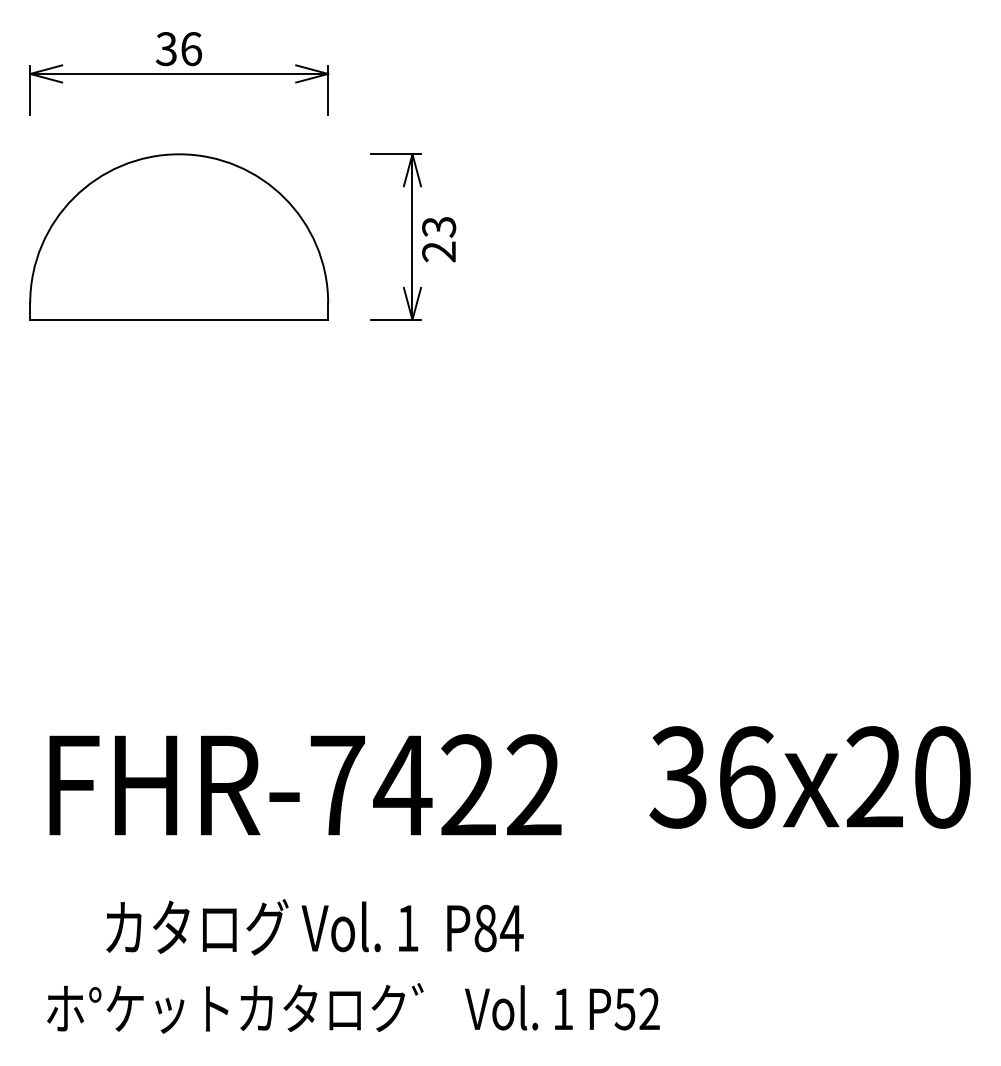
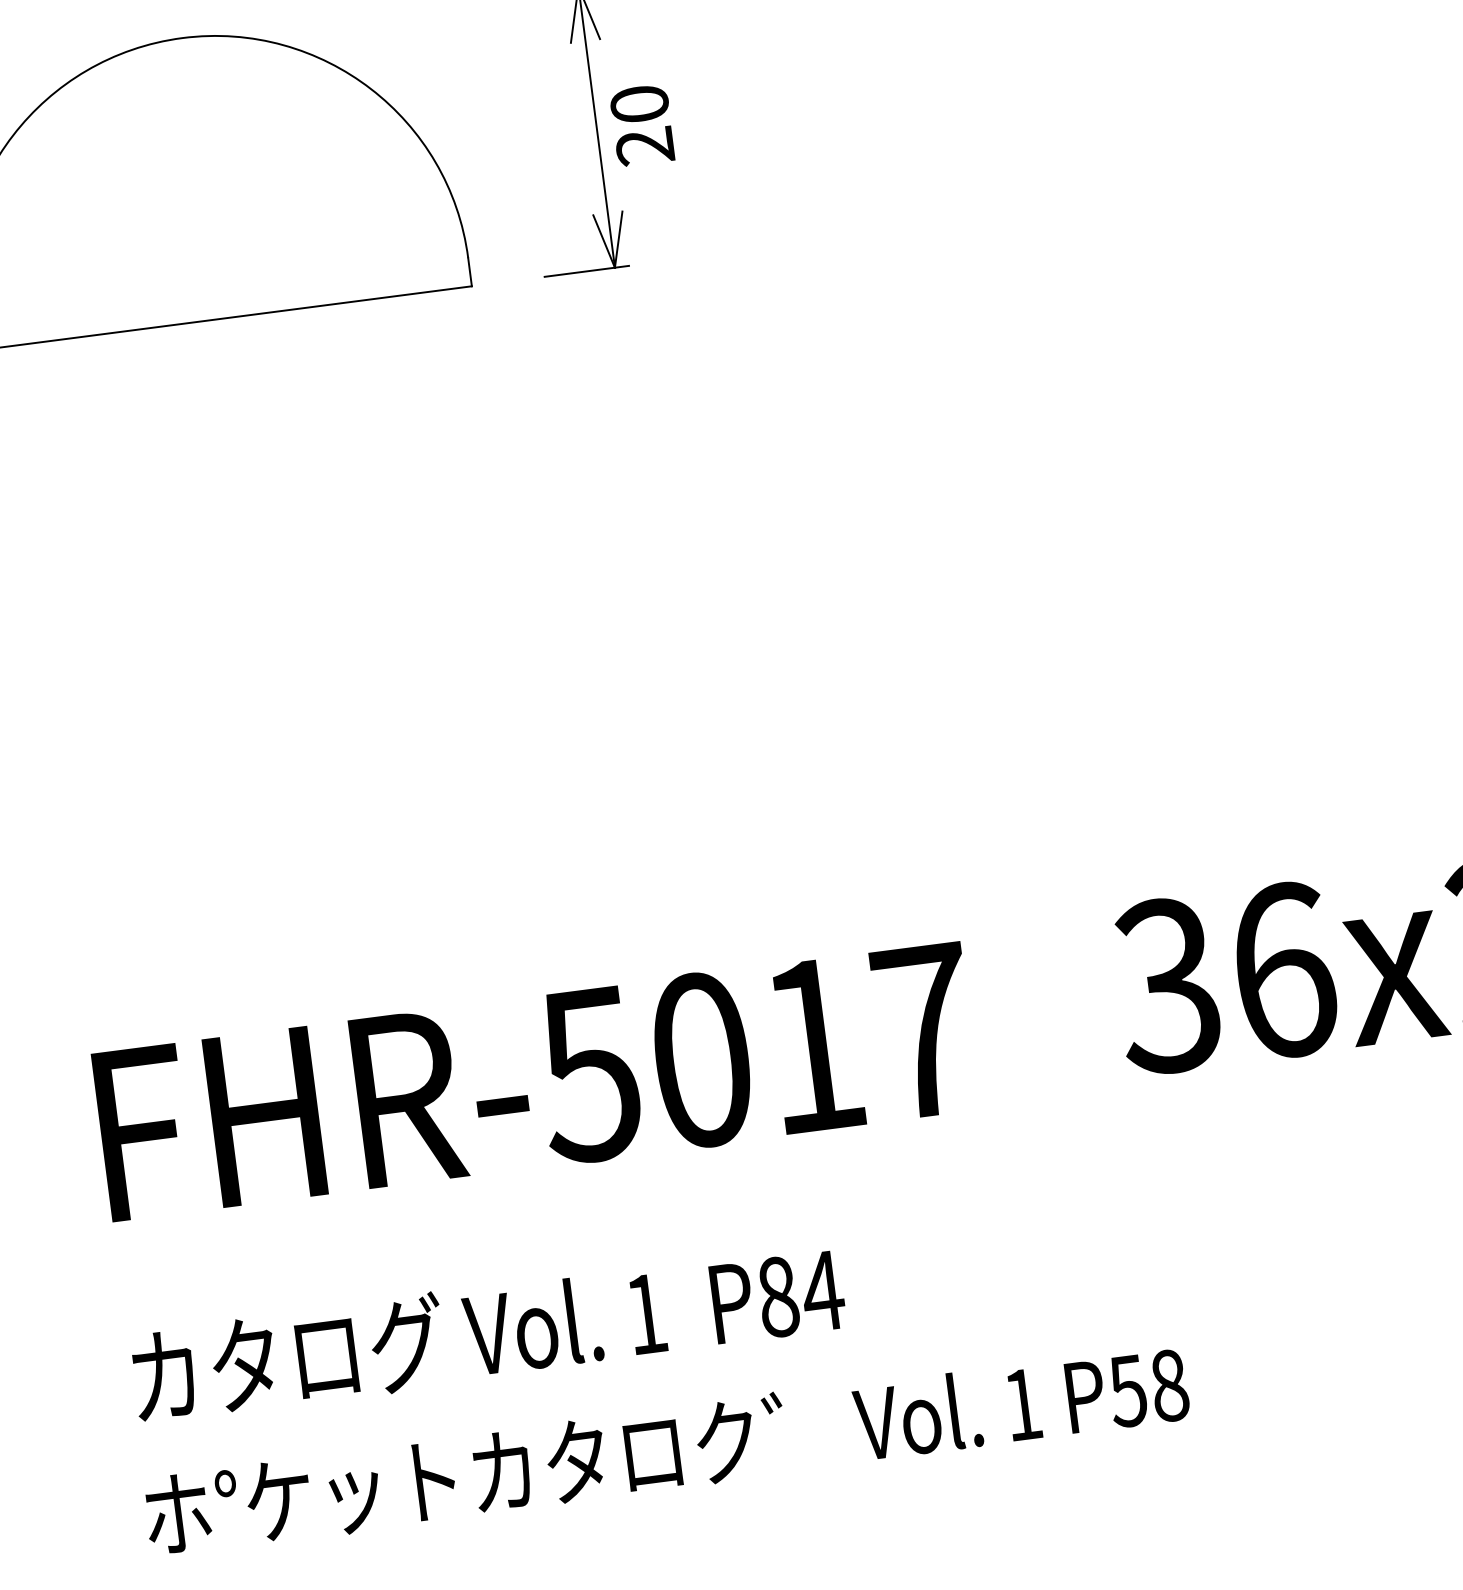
text: (439, 226) -> (640, 103), 23 -> 20
text: (434, 785) -> (754, 1053), FHR-7422 -> FHR-5017
text: (314, 927) -> (487, 1333), moved
text: (649, 1009) -> (1169, 1386), P52 -> P58

